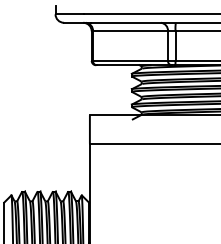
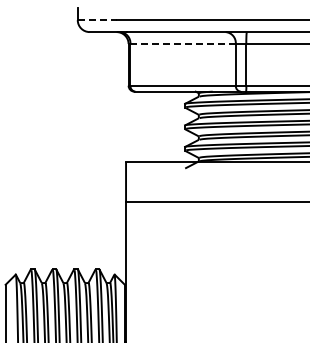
line: (69, 14) -> (97, 20), solid -> dashed
line: (130, 31) -> (183, 44), solid -> dashed

